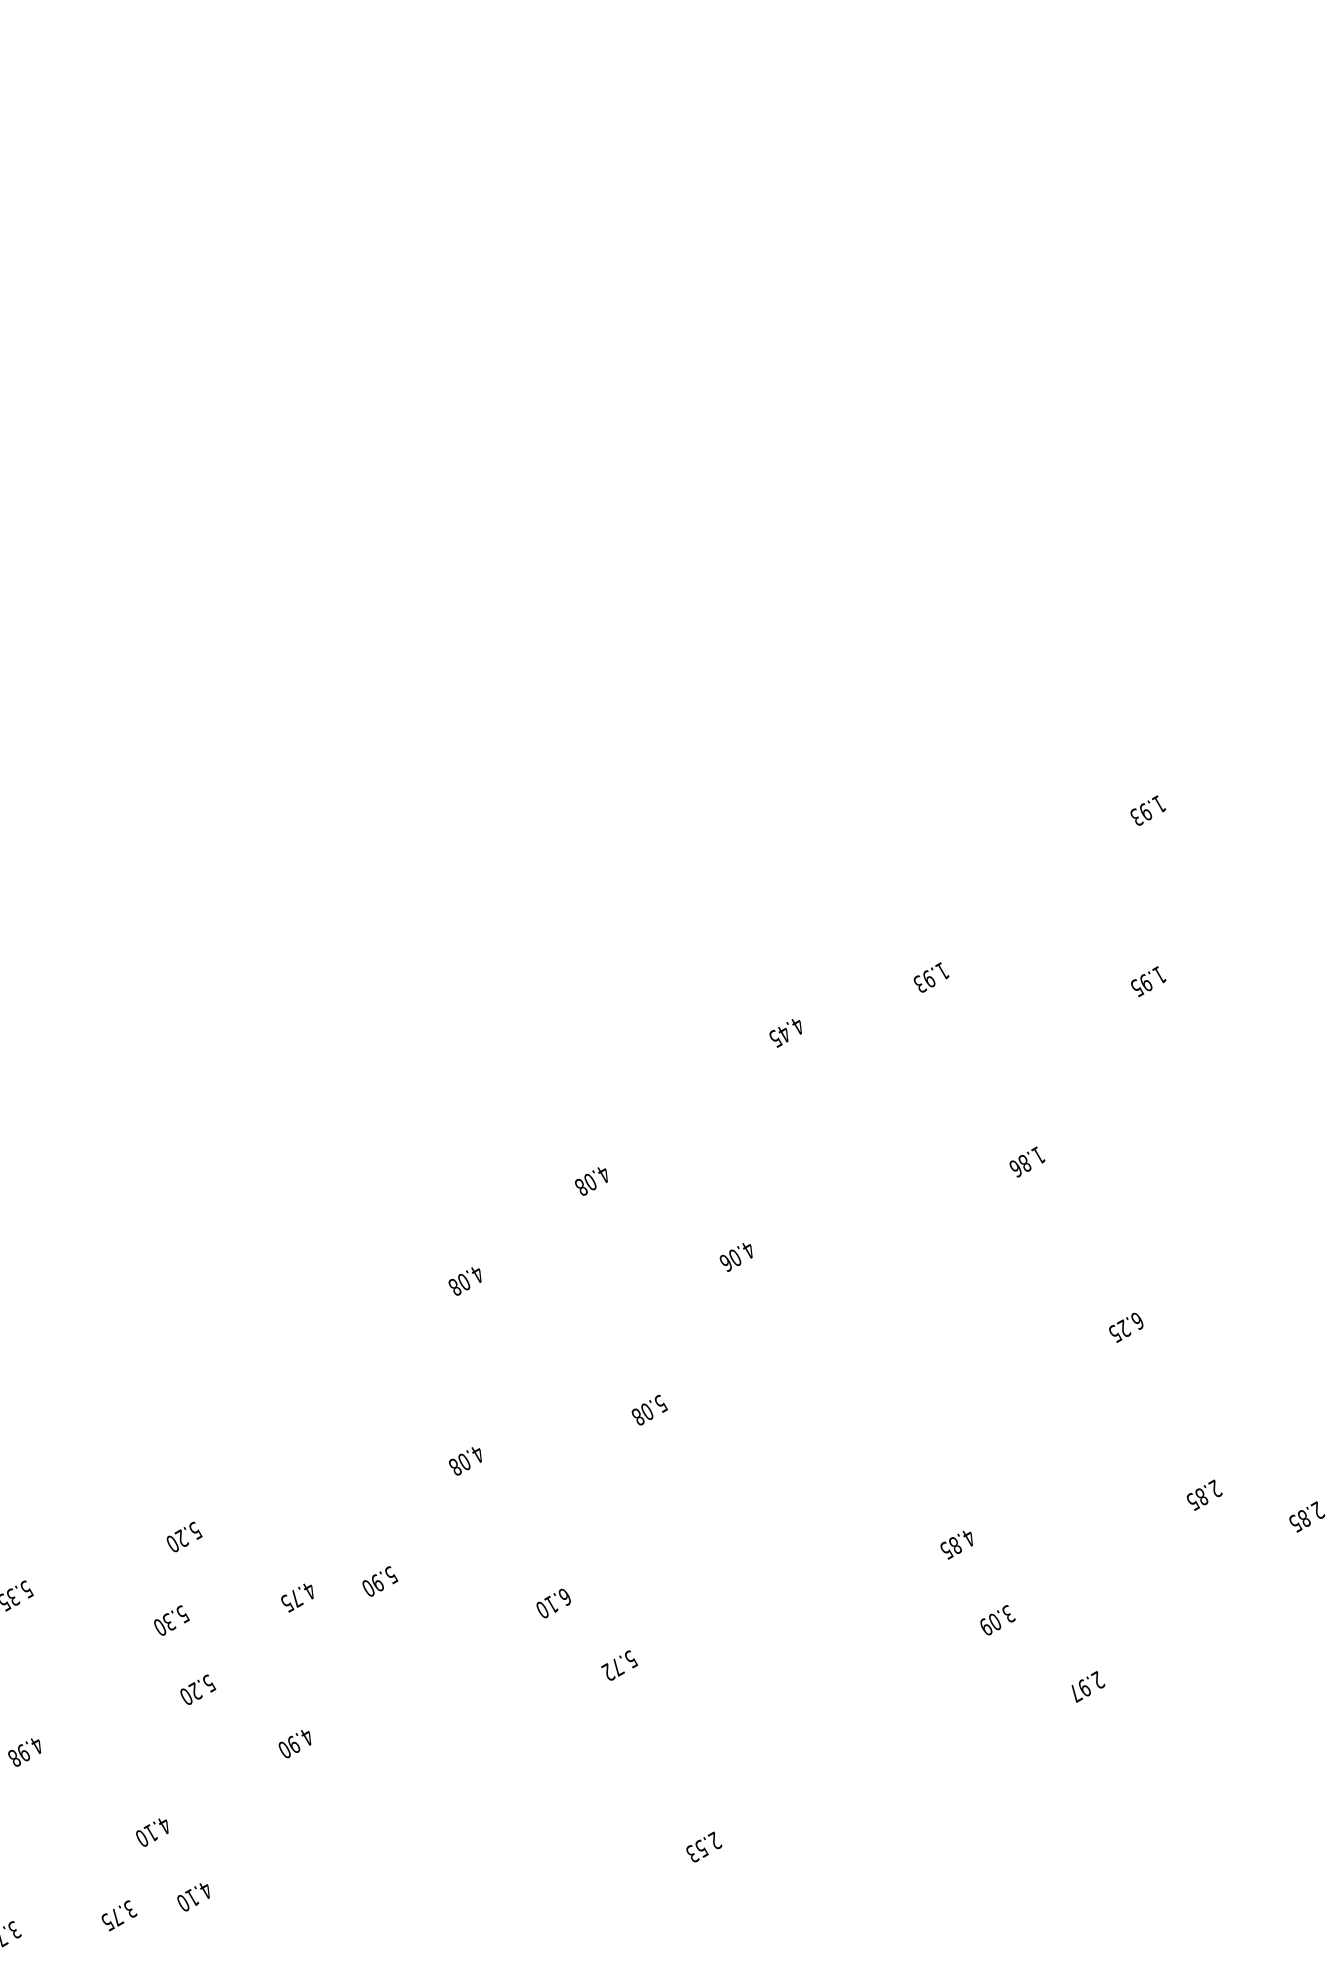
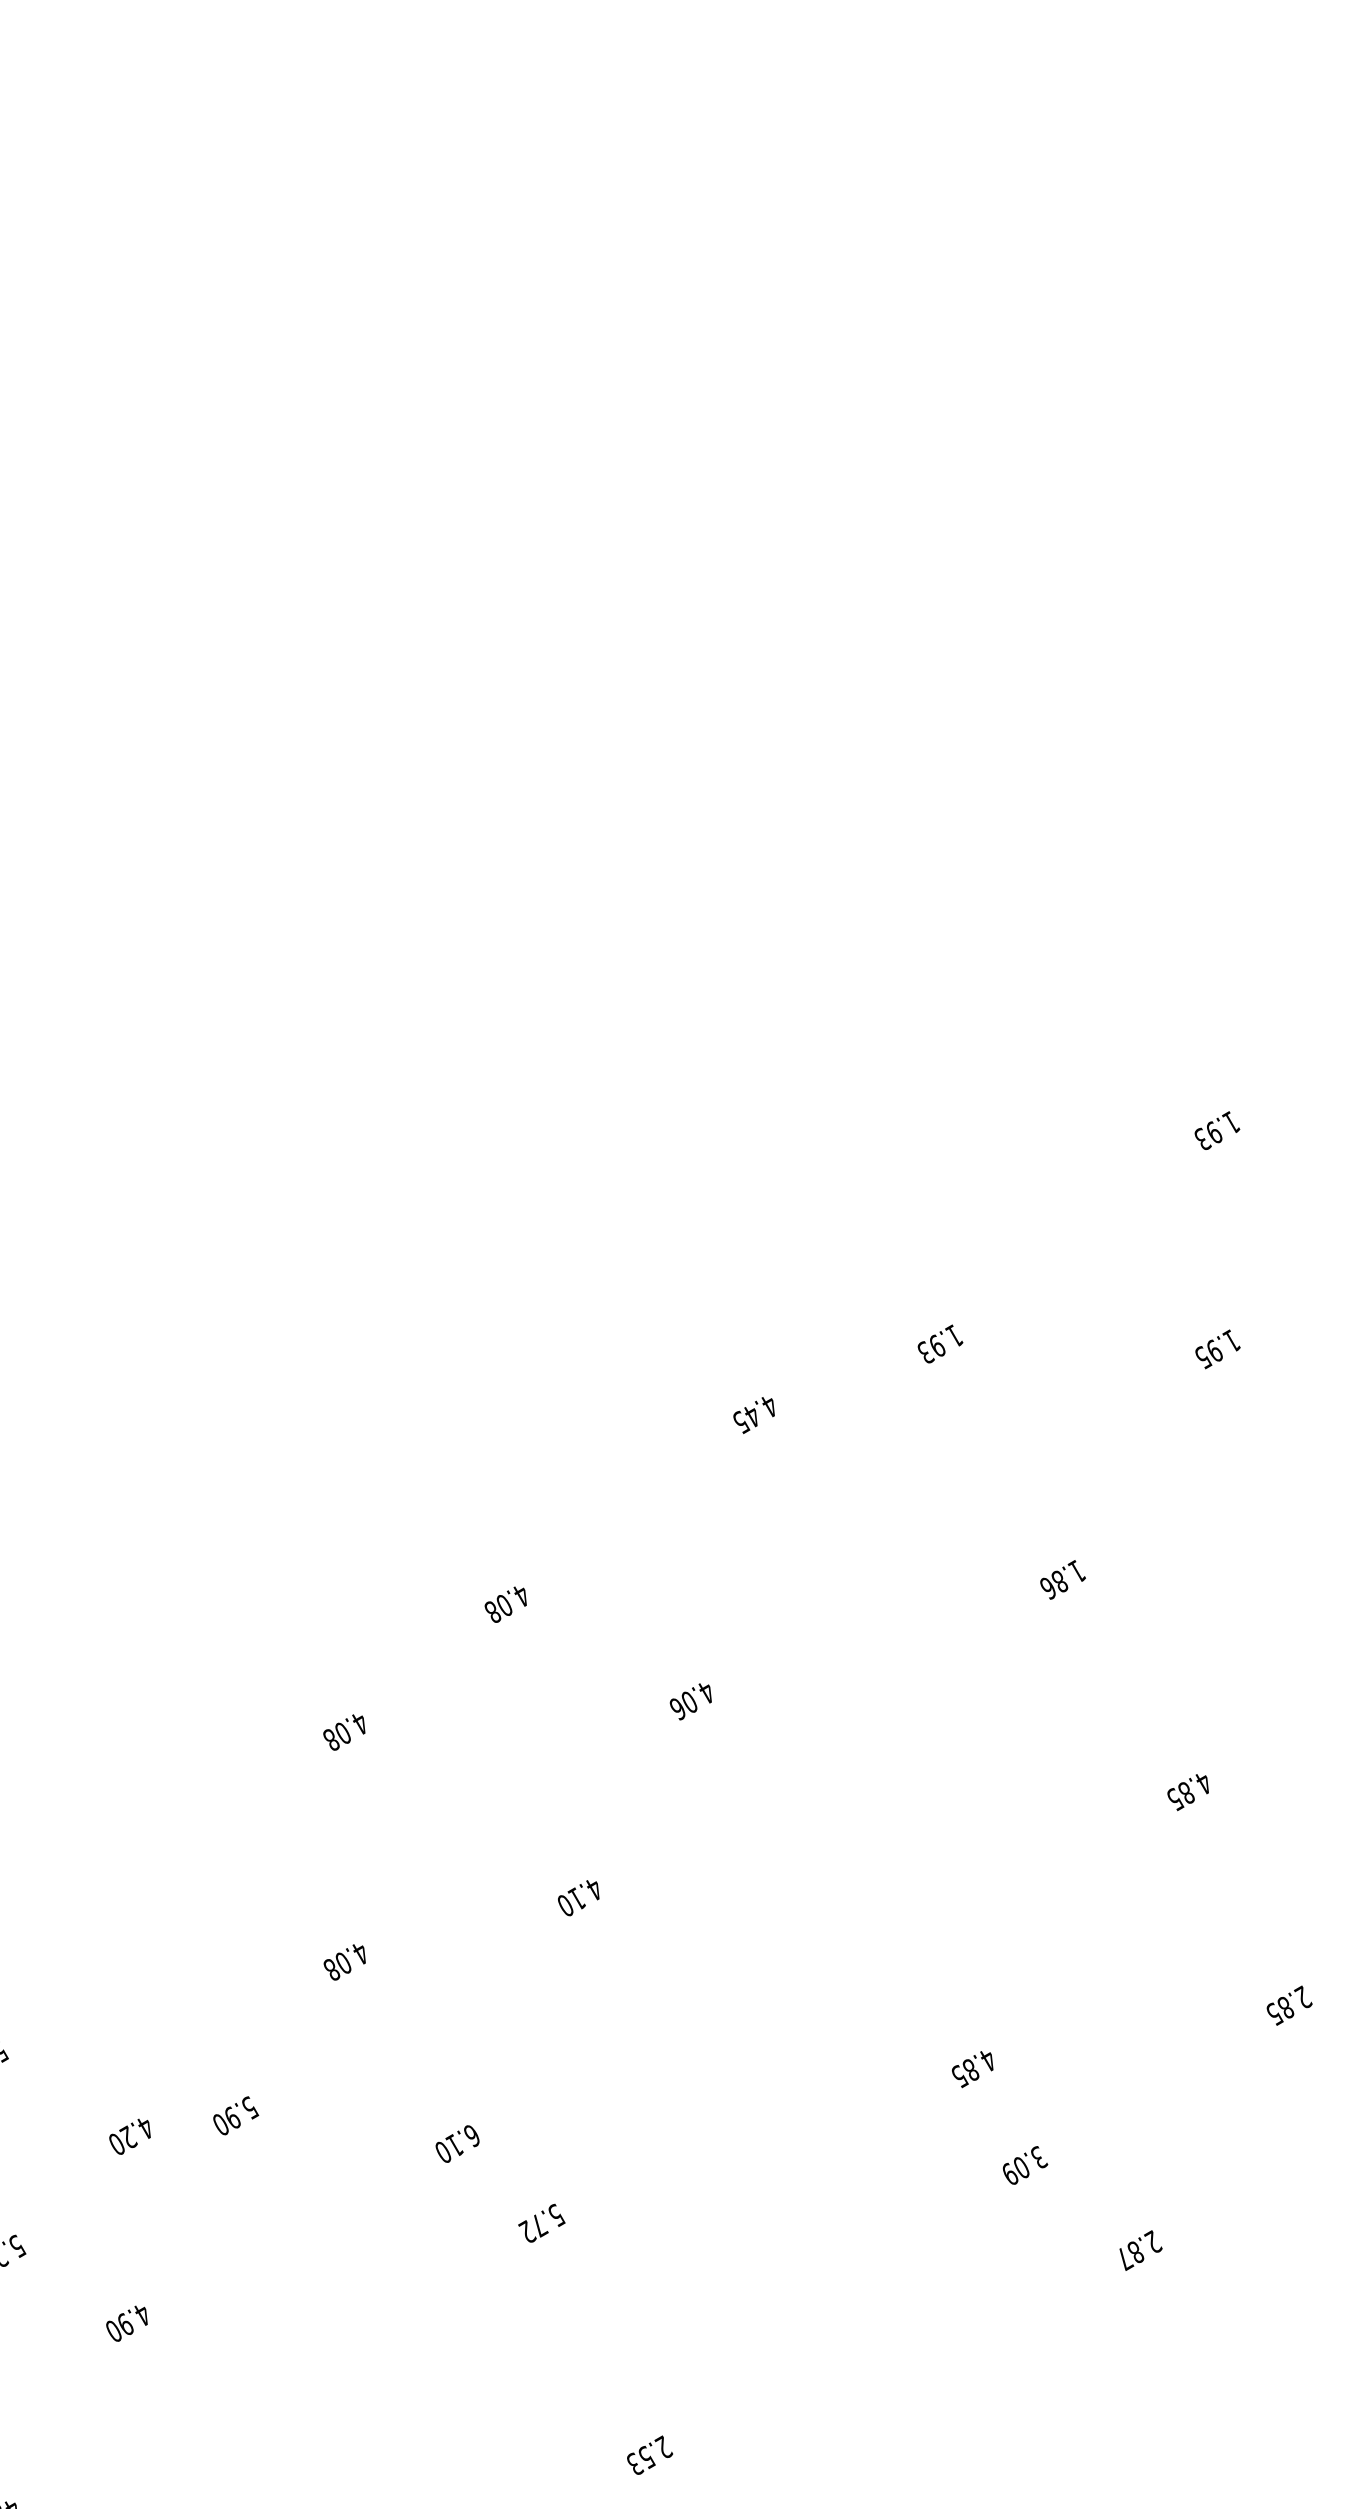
text: (1130, 1324) -> (1194, 1787), 6.25 -> 4.85
text: (649, 1409) -> (580, 1896), 5.08 -> 4.10
text: (292, 1600) -> (123, 2140), 4.75 -> 4.20
text: (1084, 1687) -> (1135, 2251), 2.97 -> 2.87

